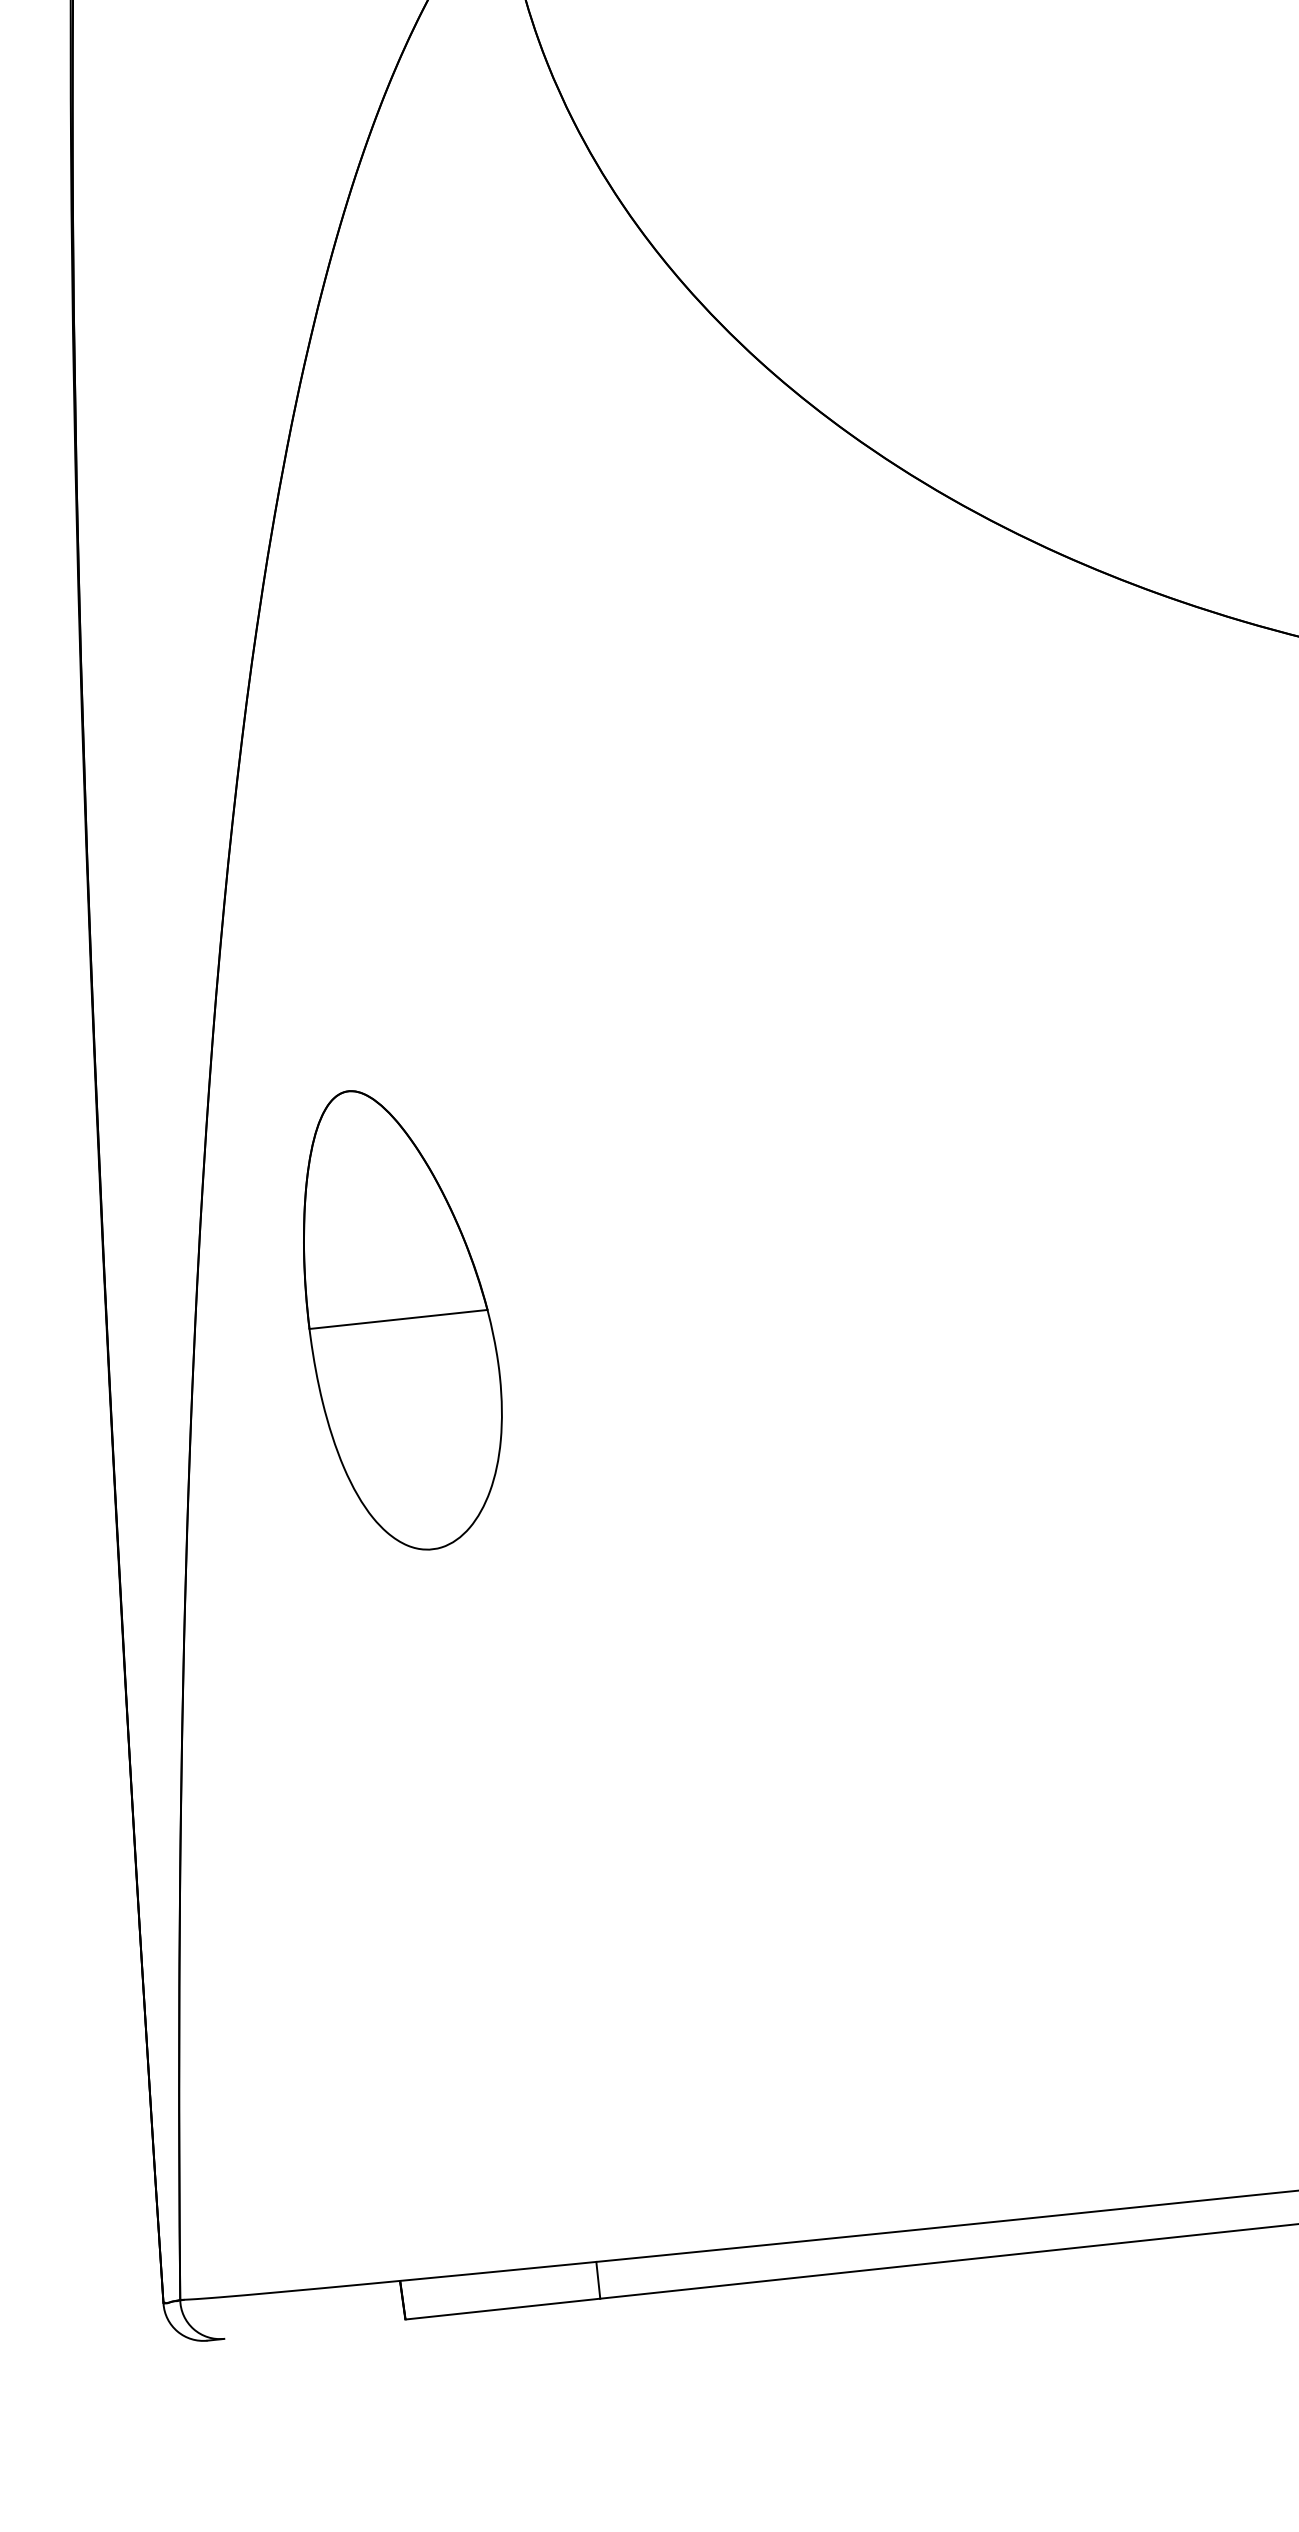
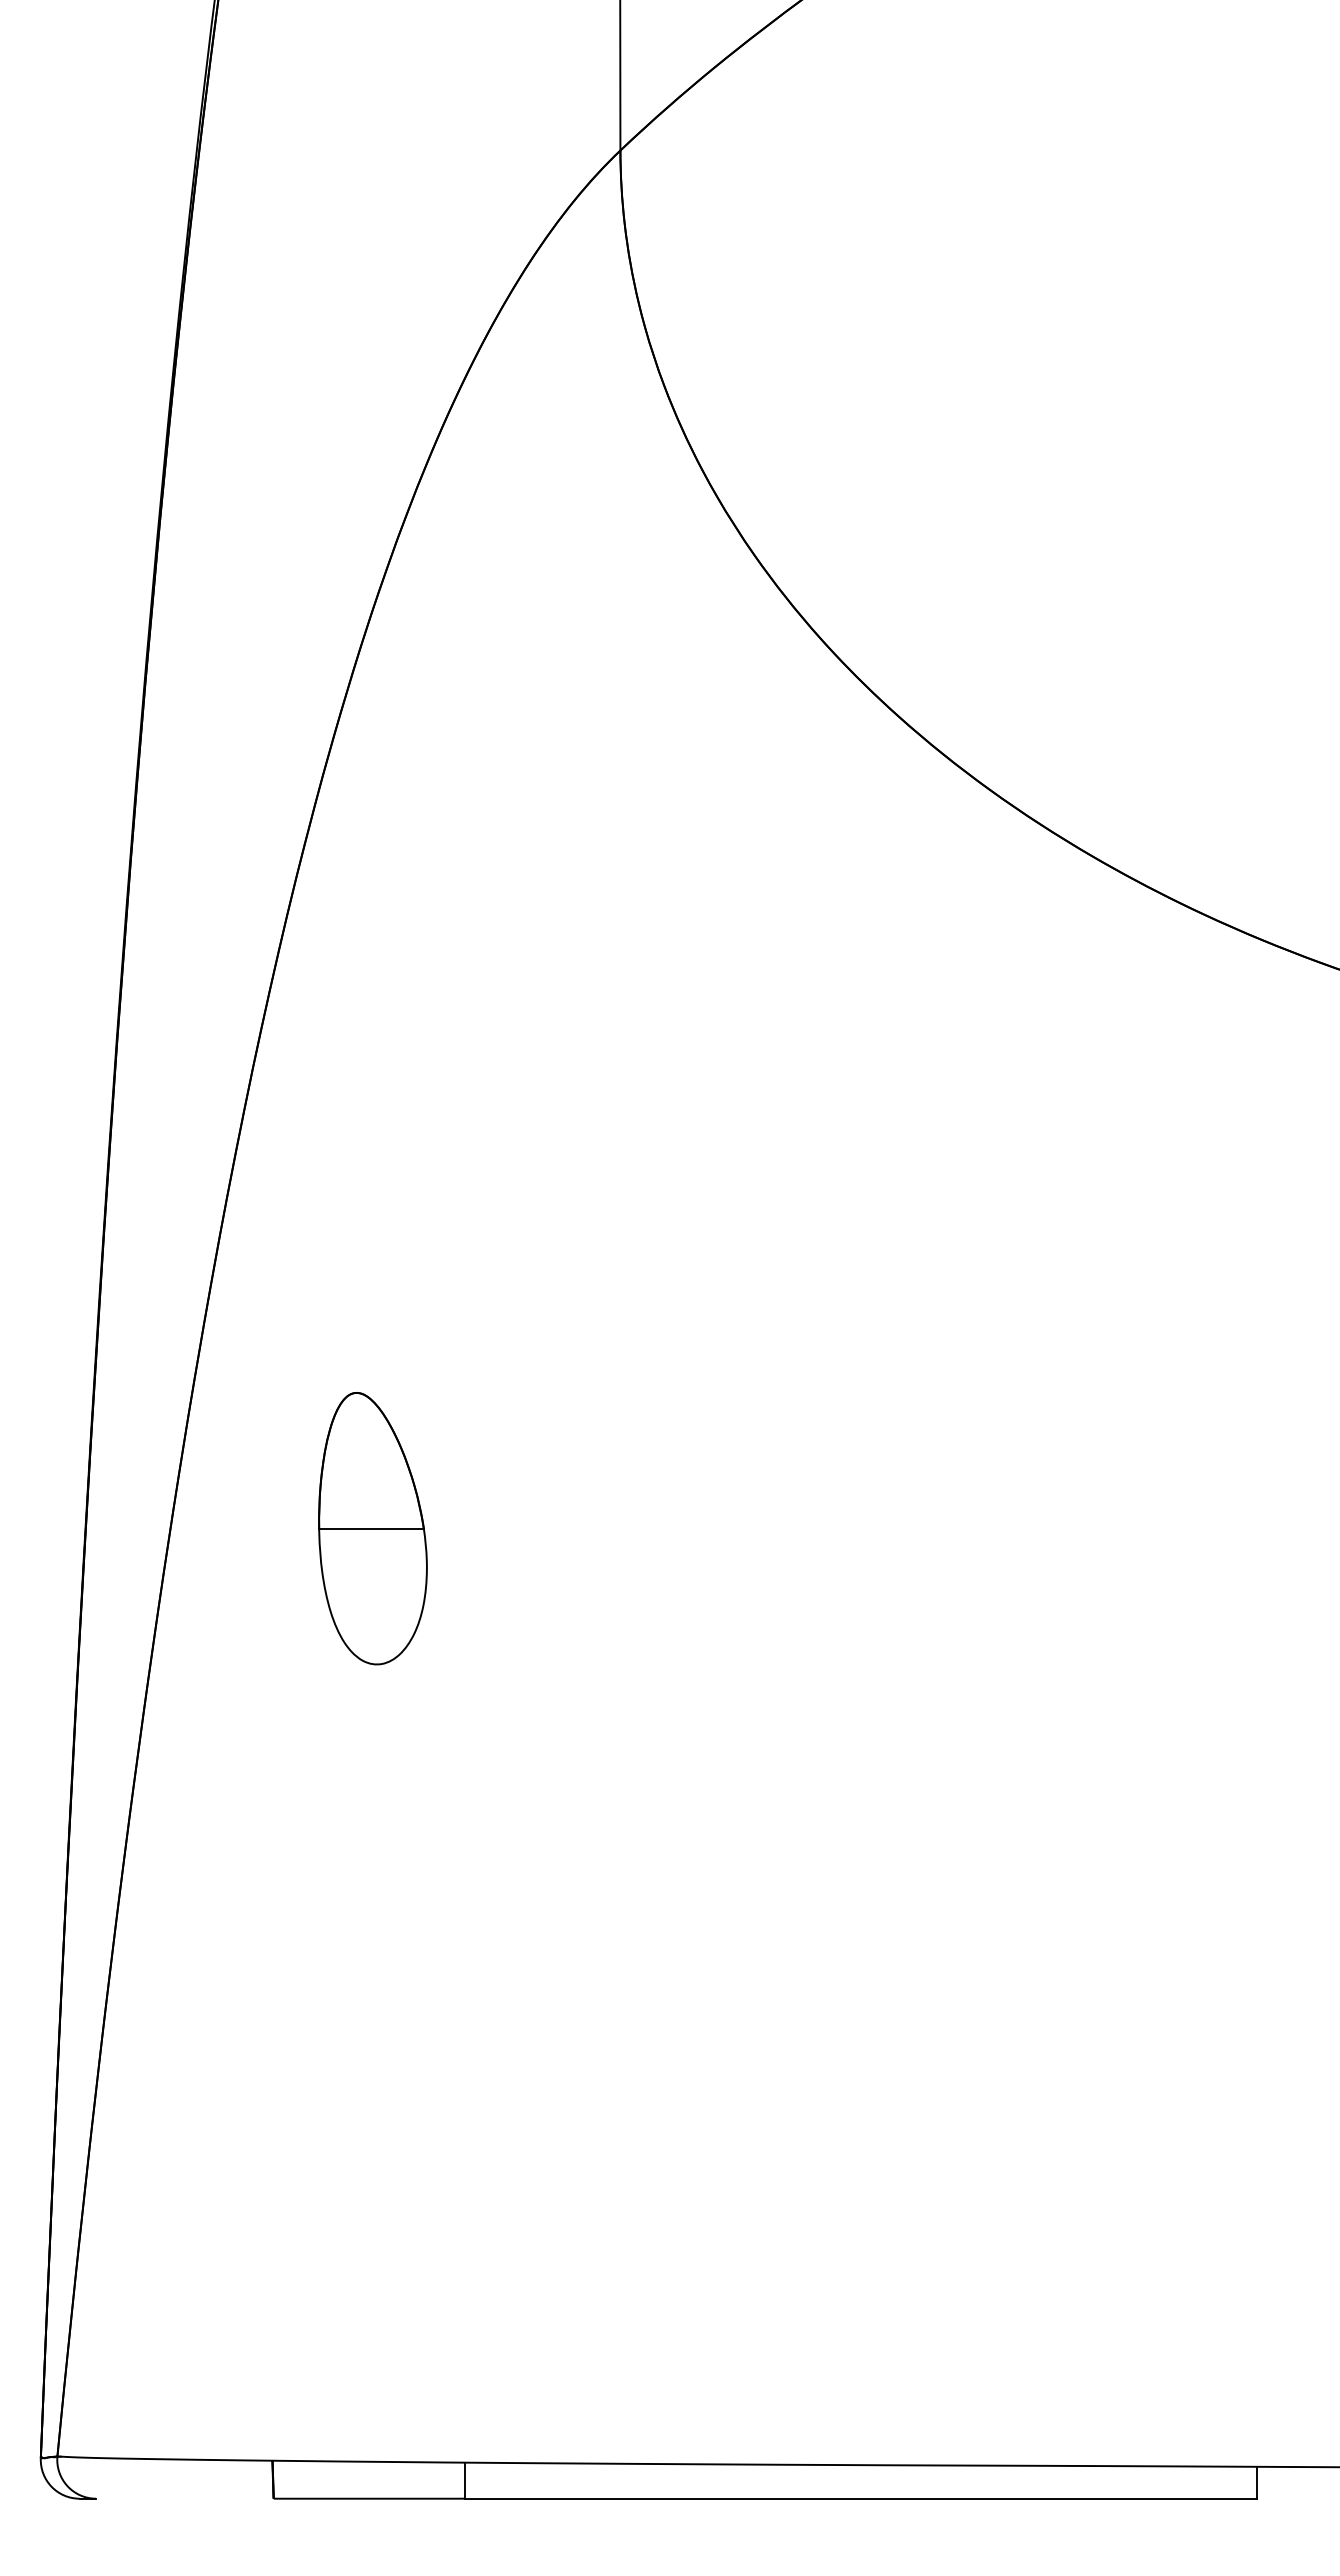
part: (400, 1318) -> (372, 1528), size x0.6

